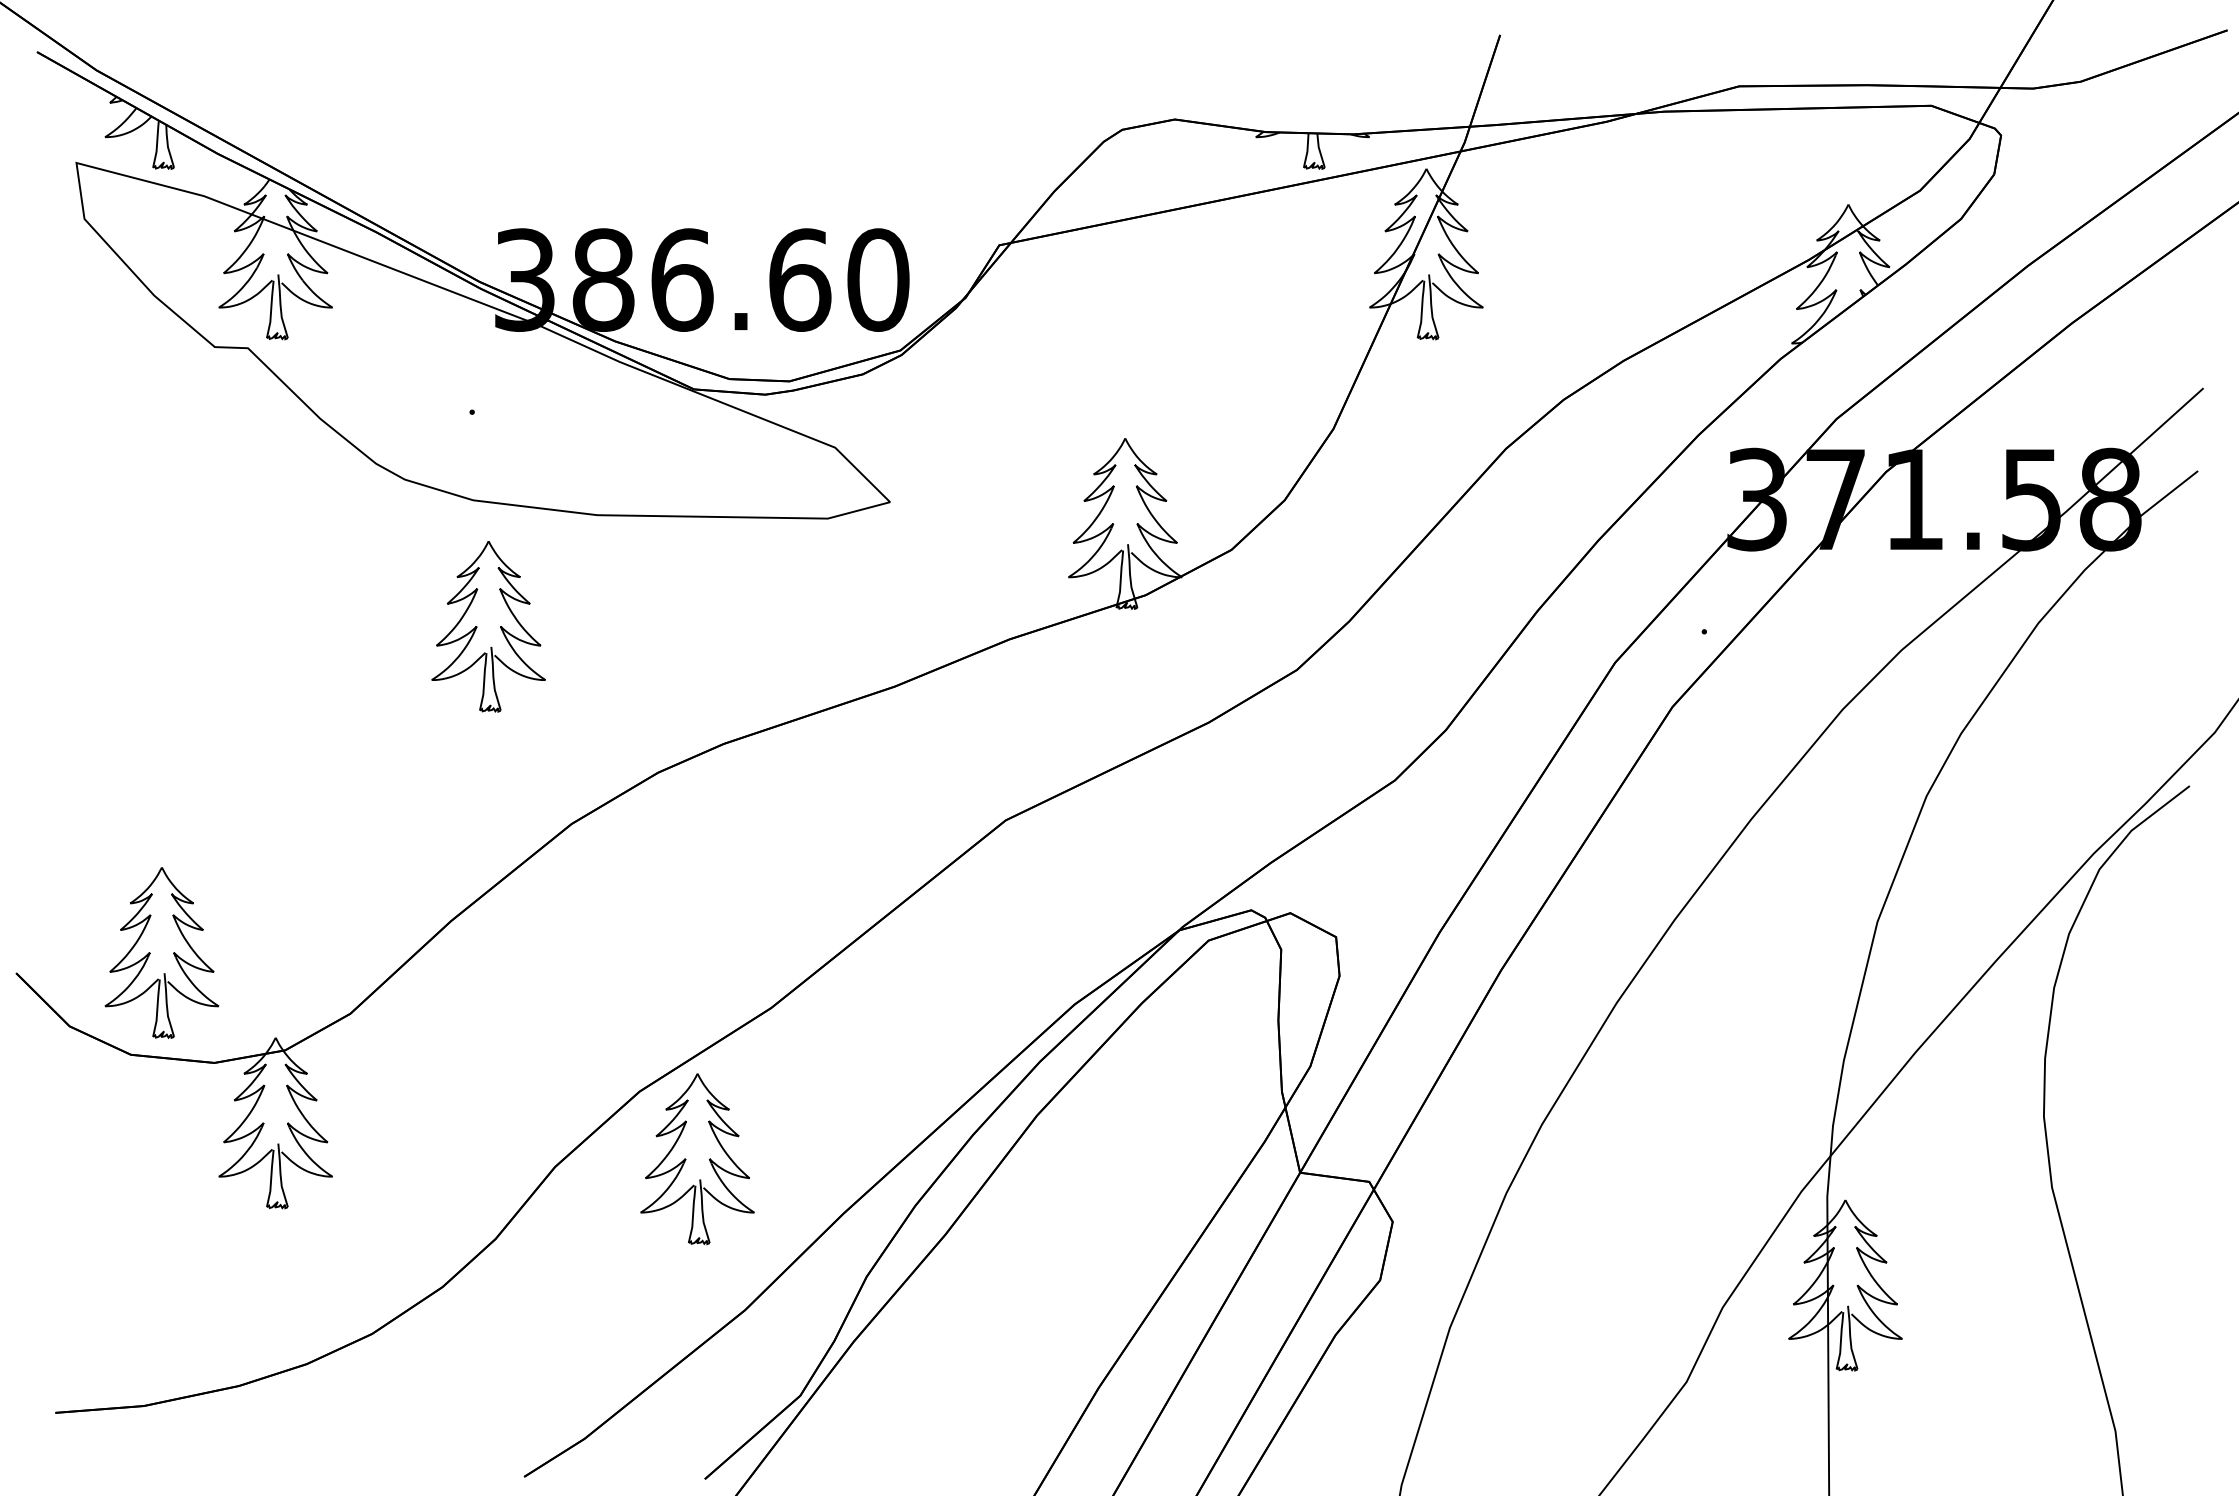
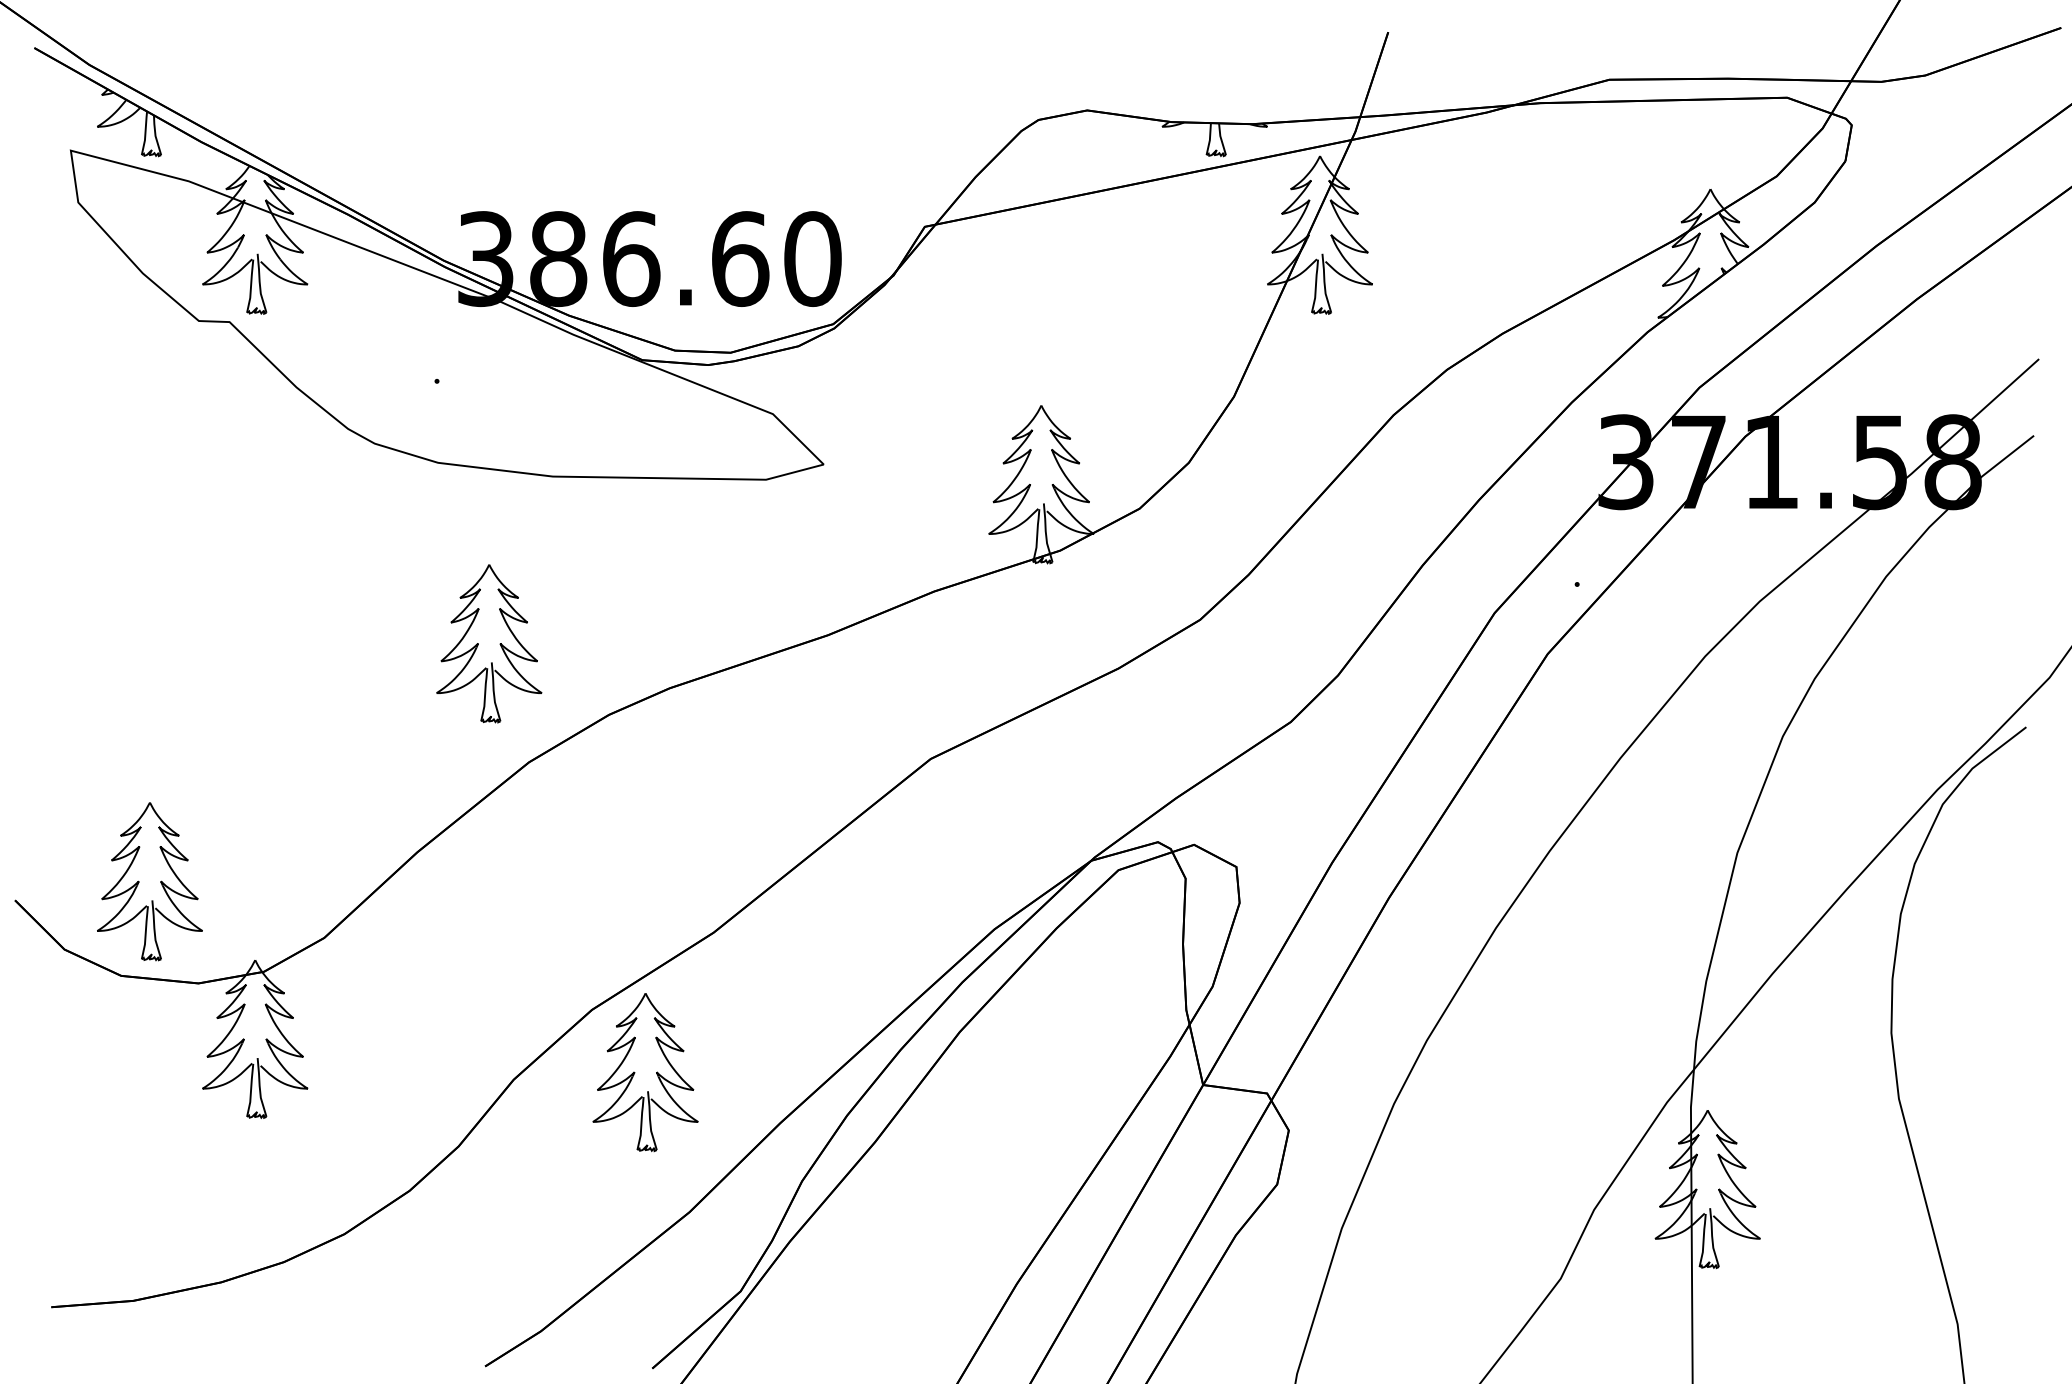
part: (488, 626) -> (489, 643), moved

